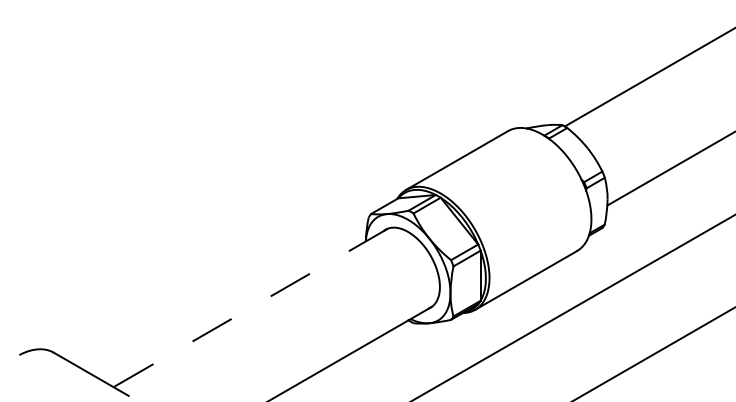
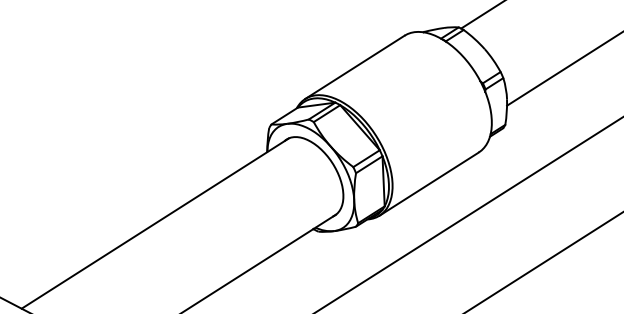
line: (250, 308) -> (155, 224), dashed -> solid

